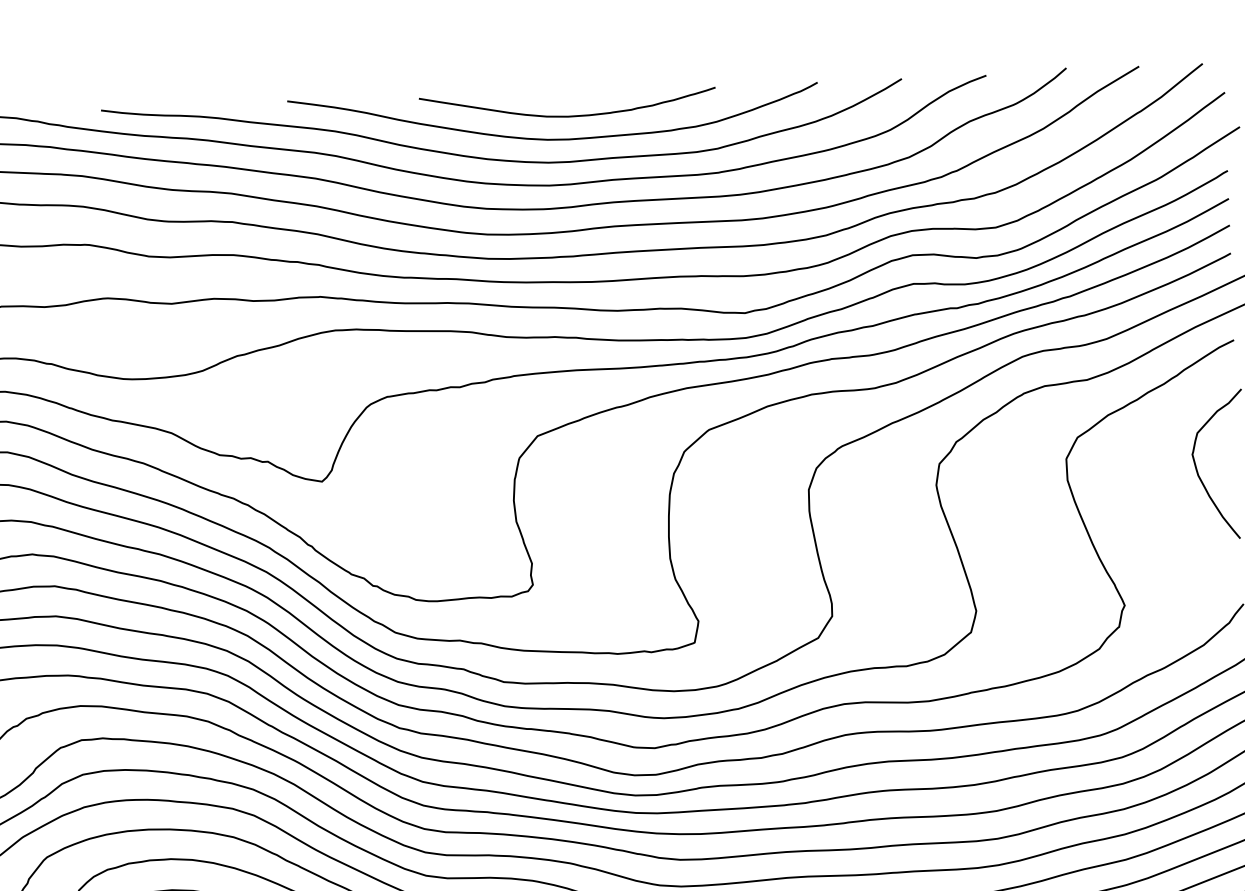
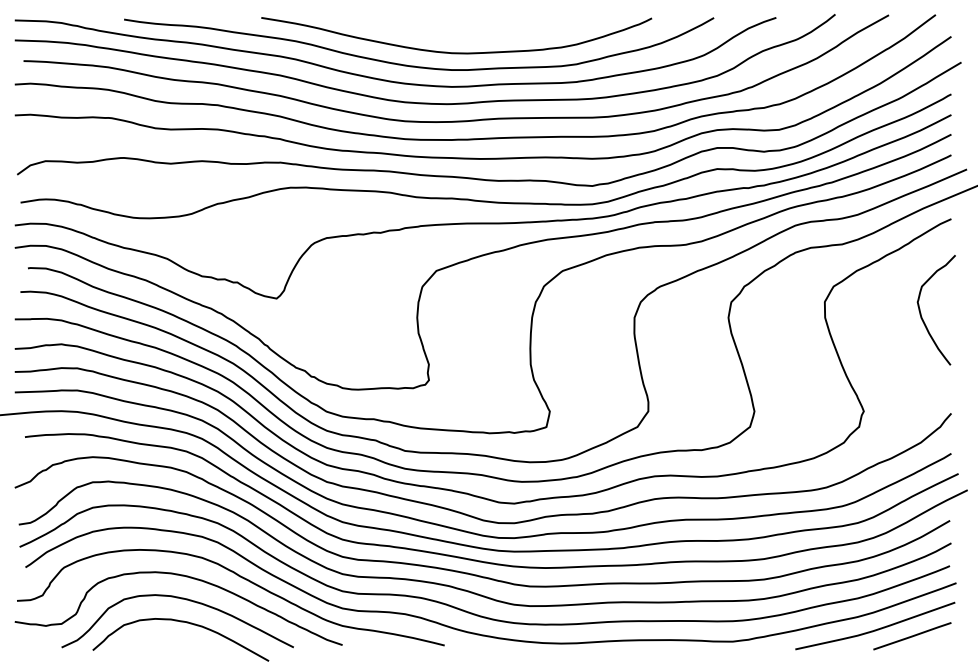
curve: (568, 115) -> (467, 35), removed

